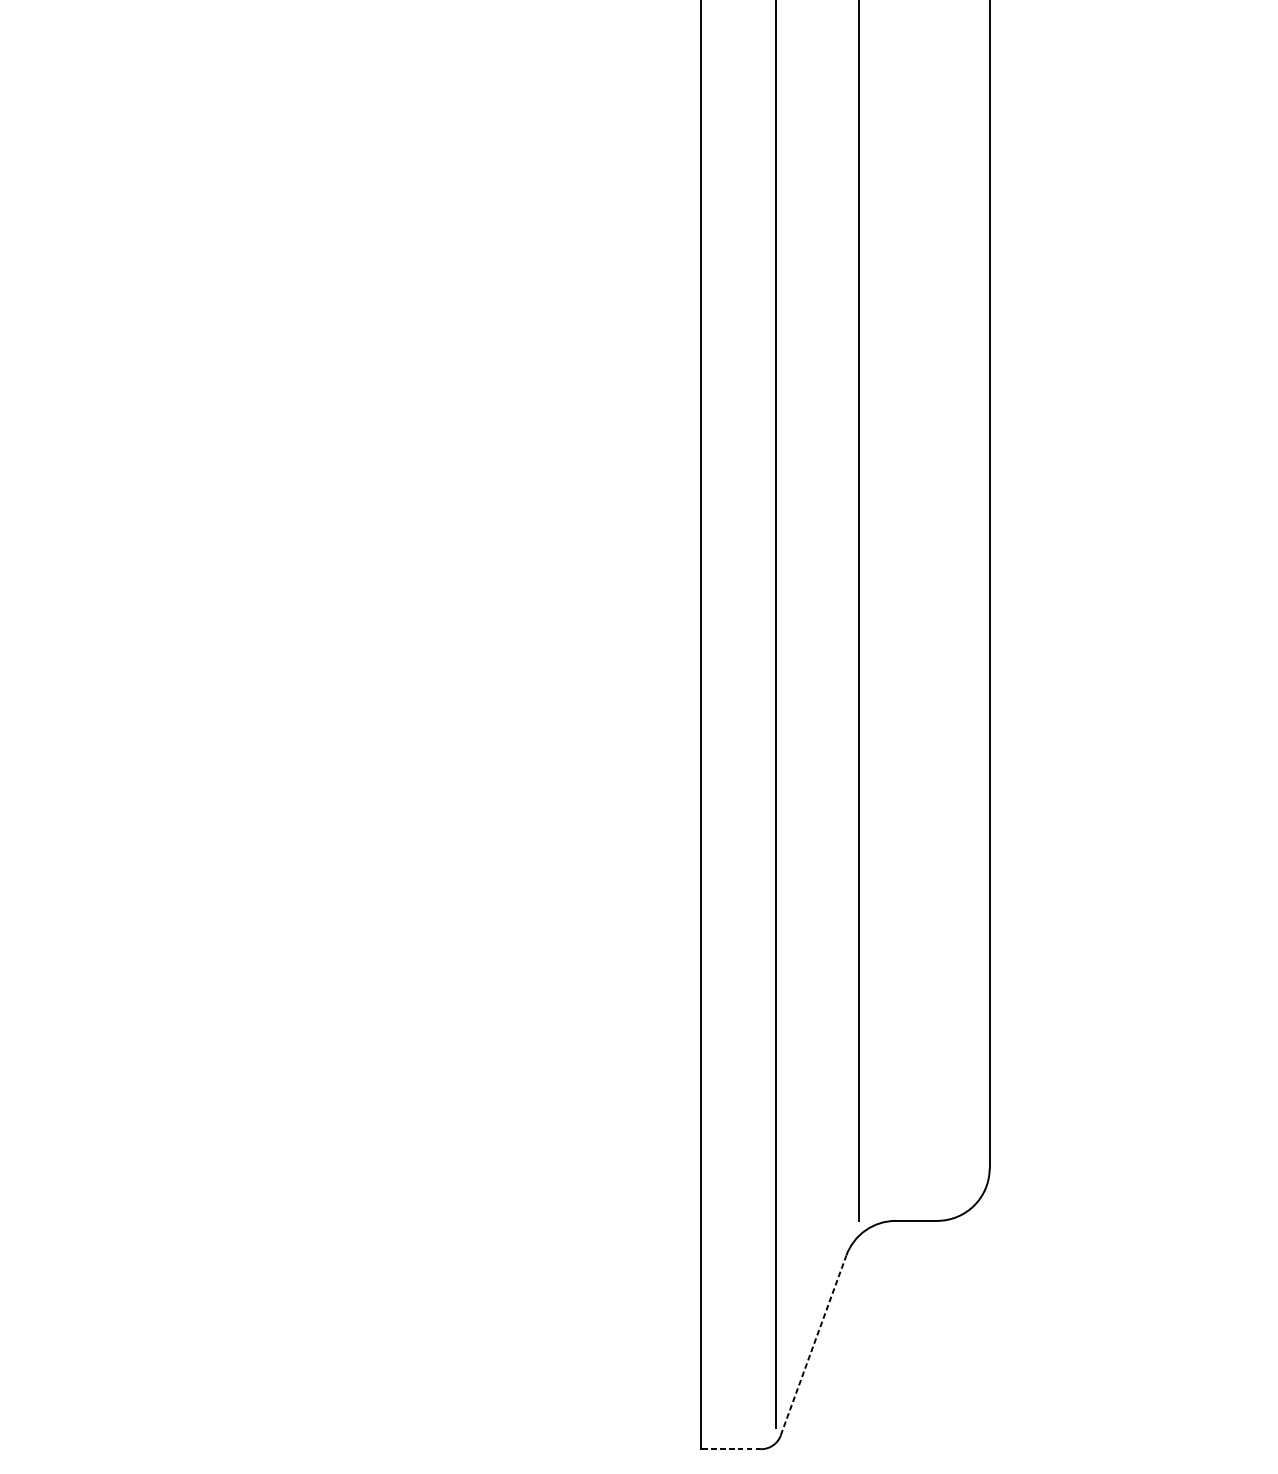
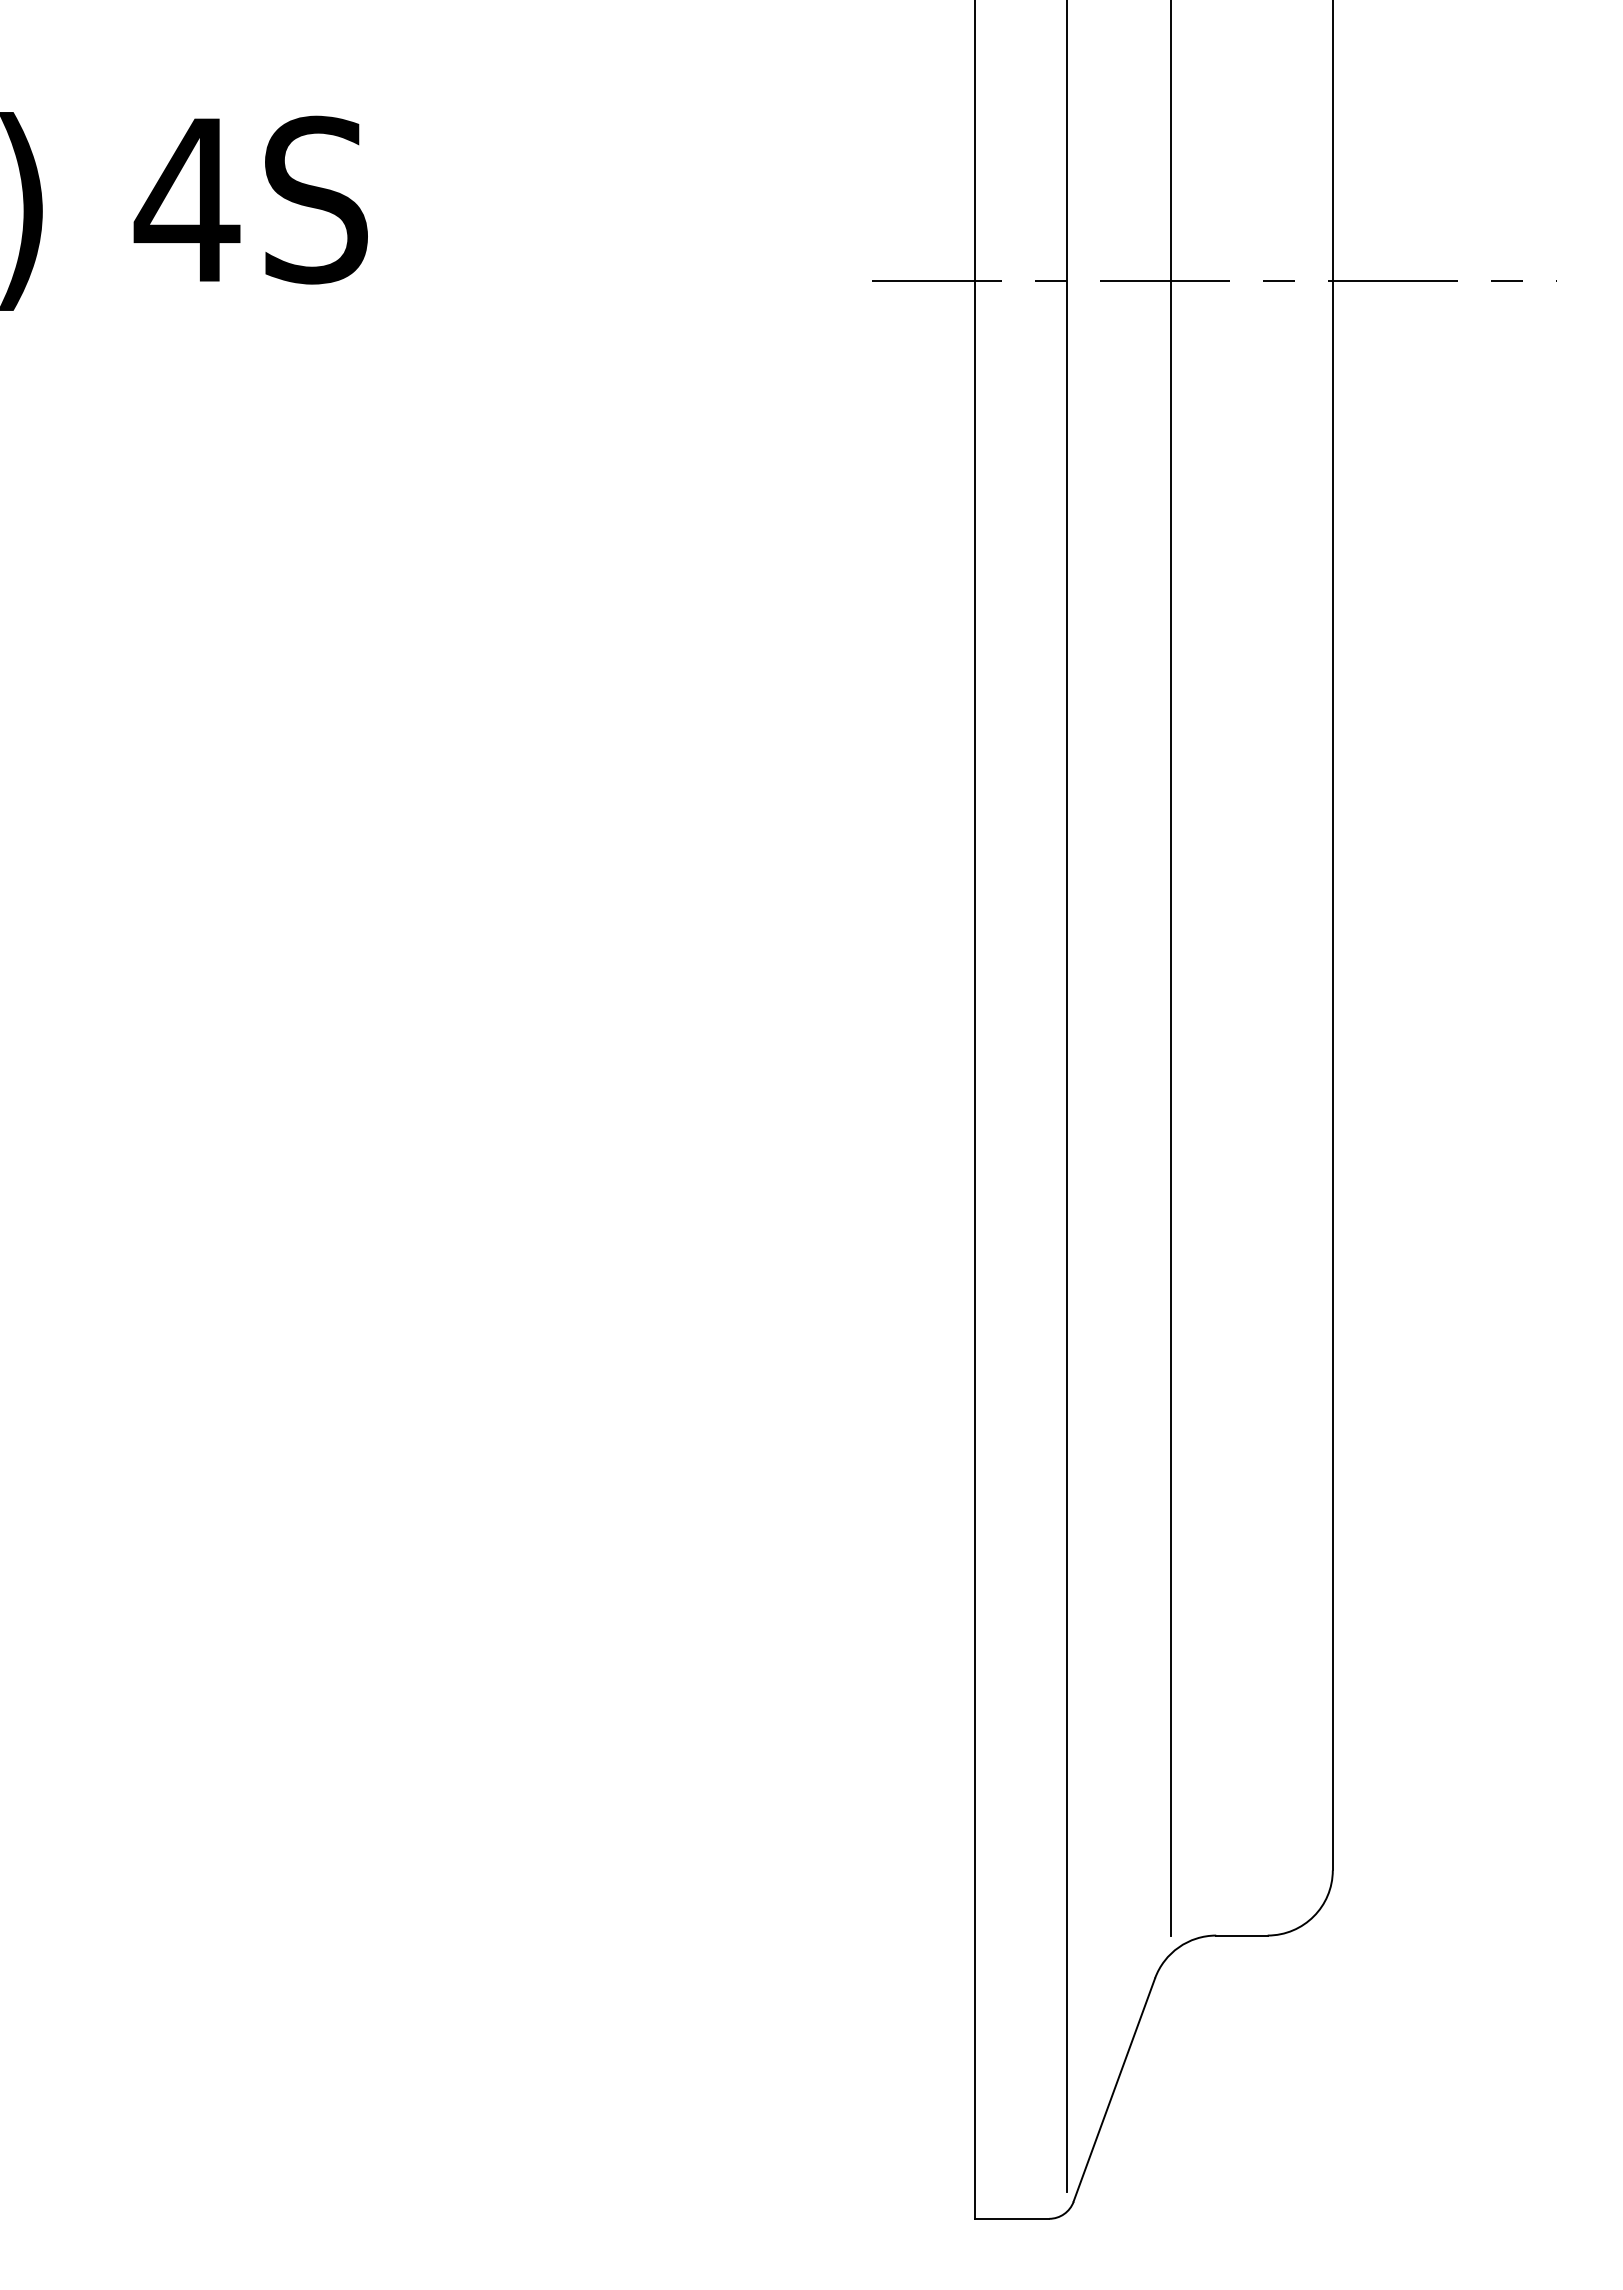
line: (813, 1345) -> (1114, 2090), dashed -> solid
line: (730, 1448) -> (1011, 2218), dashed -> solid

